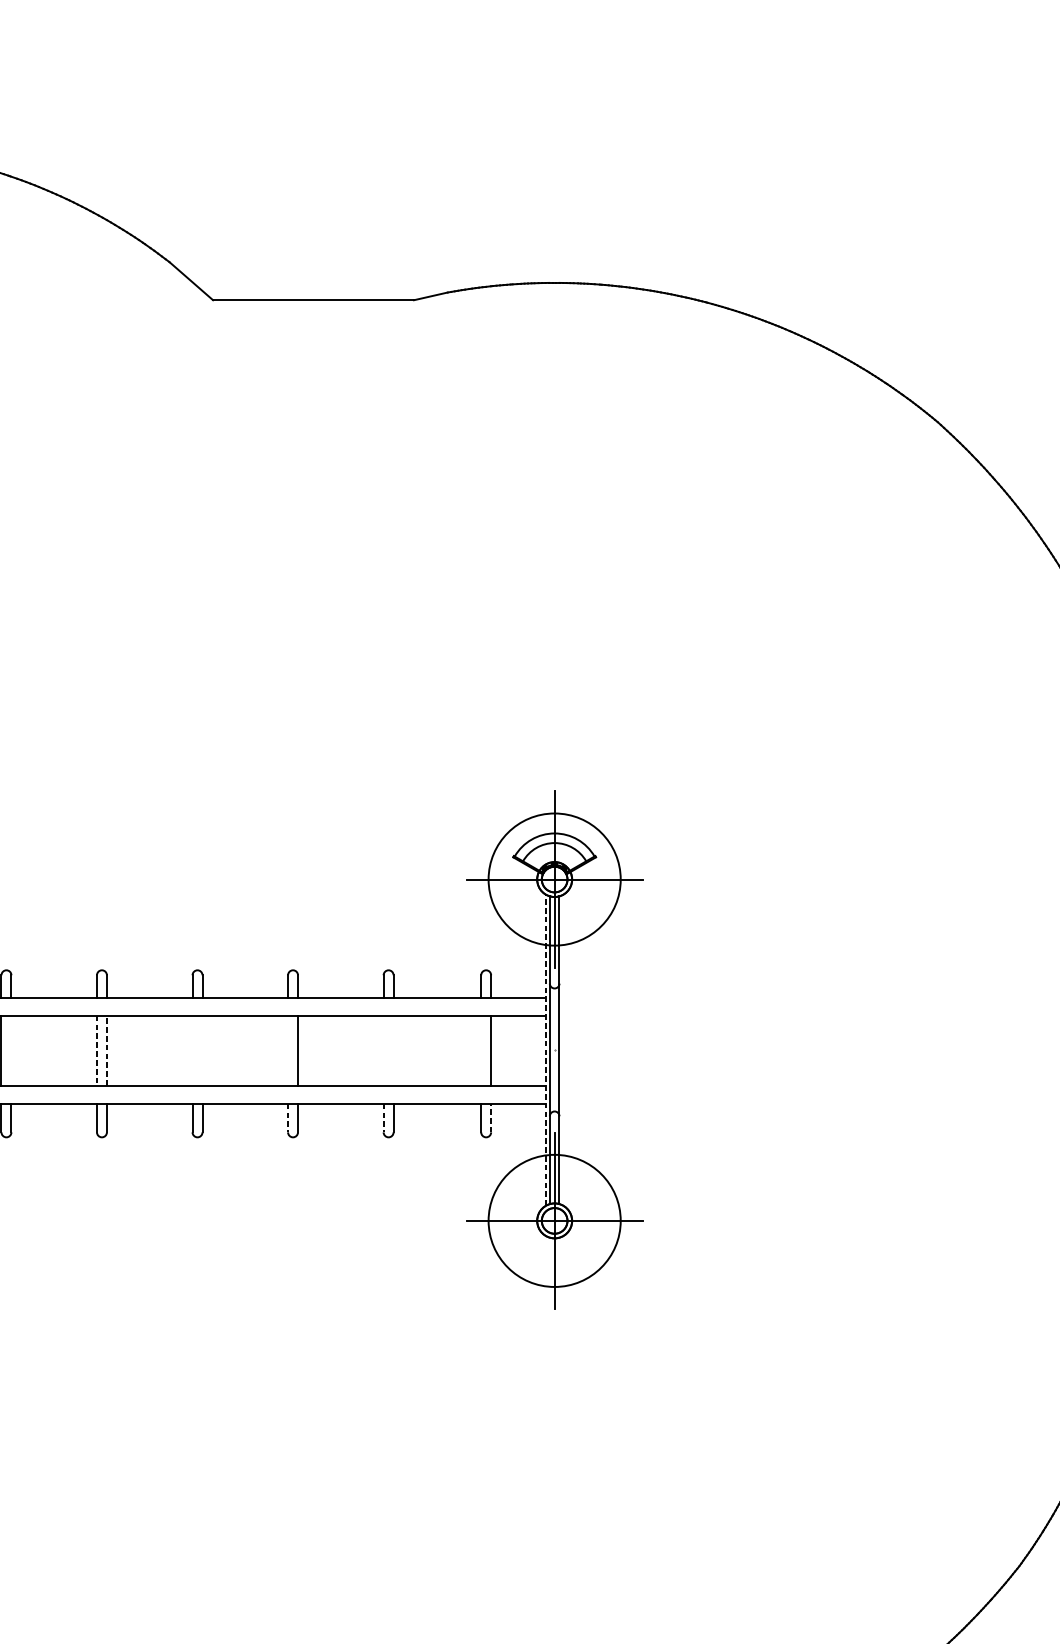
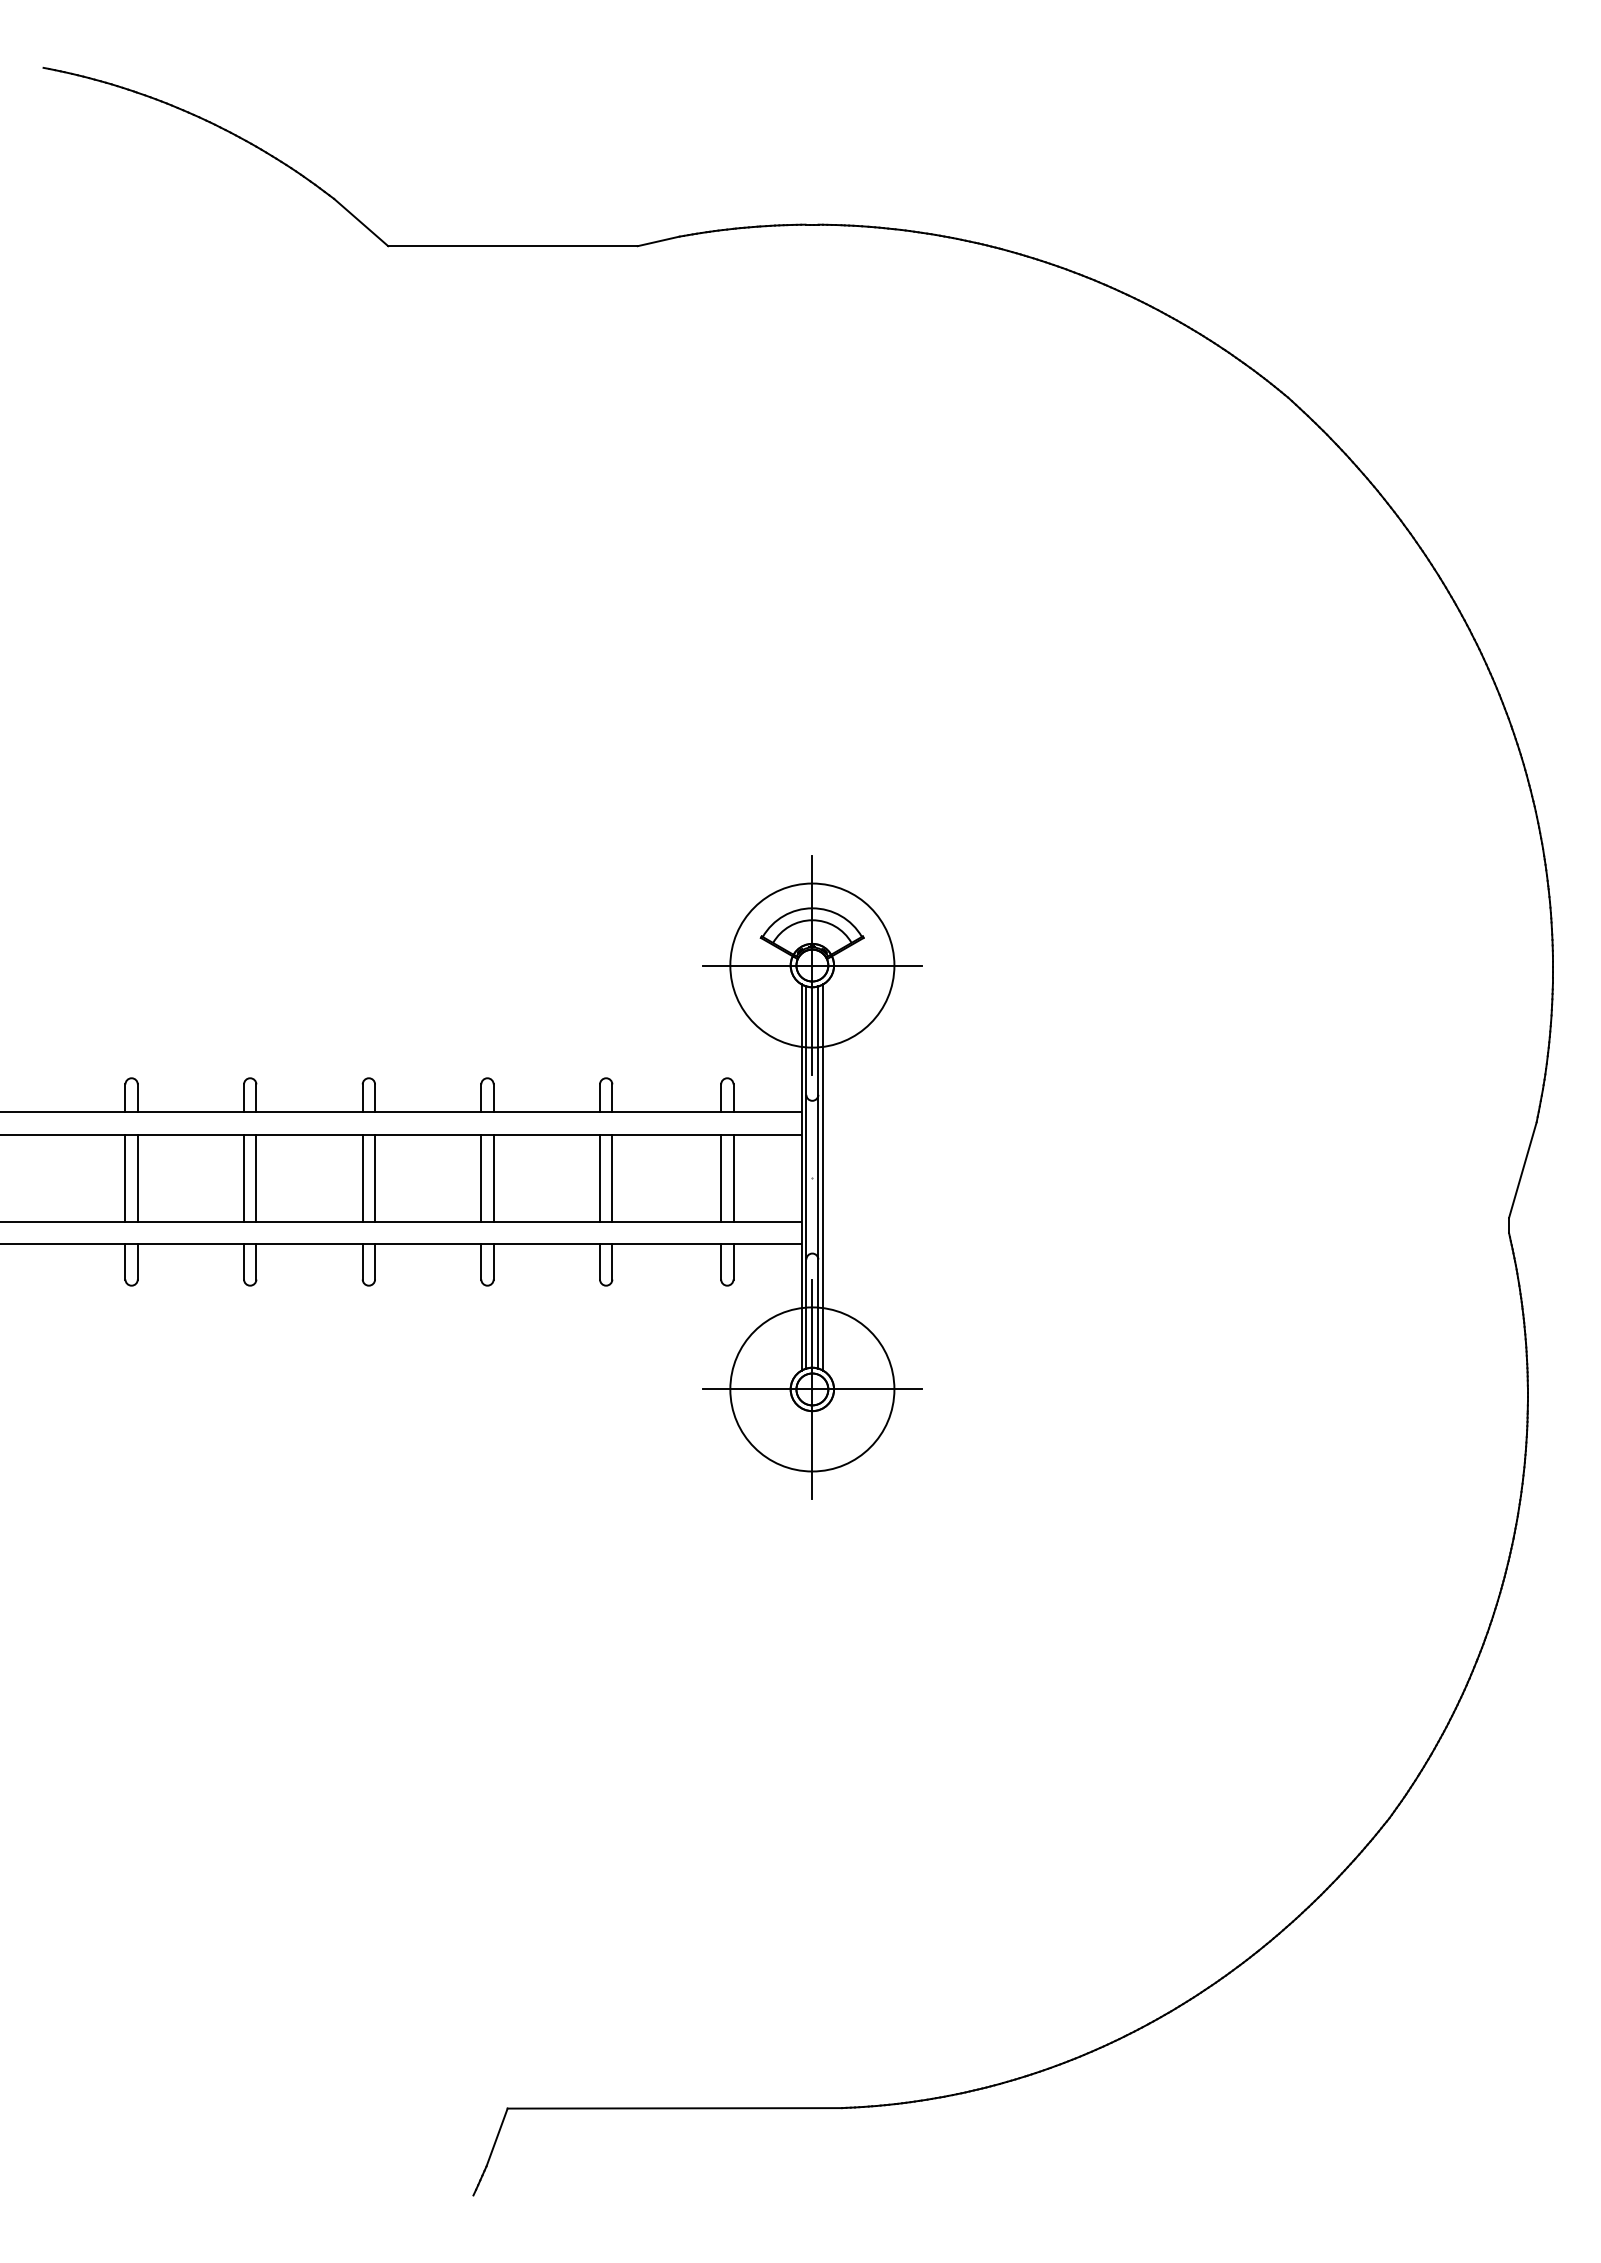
line: (11, 1050) -> (137, 1177), added
line: (192, 1050) -> (362, 1177), added
line: (202, 1050) -> (375, 1177), added
line: (288, 1050) -> (481, 1177), added
line: (383, 1050) -> (599, 1177), added
line: (393, 1050) -> (612, 1177), added
line: (481, 1050) -> (721, 1177), added
line: (545, 1050) -> (801, 1177), dashed -> solid
line: (563, 1050) -> (823, 1177), added
line: (97, 1051) -> (244, 1178), dashed -> solid
line: (107, 1051) -> (256, 1178), dashed -> solid
line: (288, 1117) -> (481, 1261), dashed -> solid
line: (383, 1117) -> (599, 1261), dashed -> solid
line: (491, 1117) -> (733, 1261), dashed -> solid

